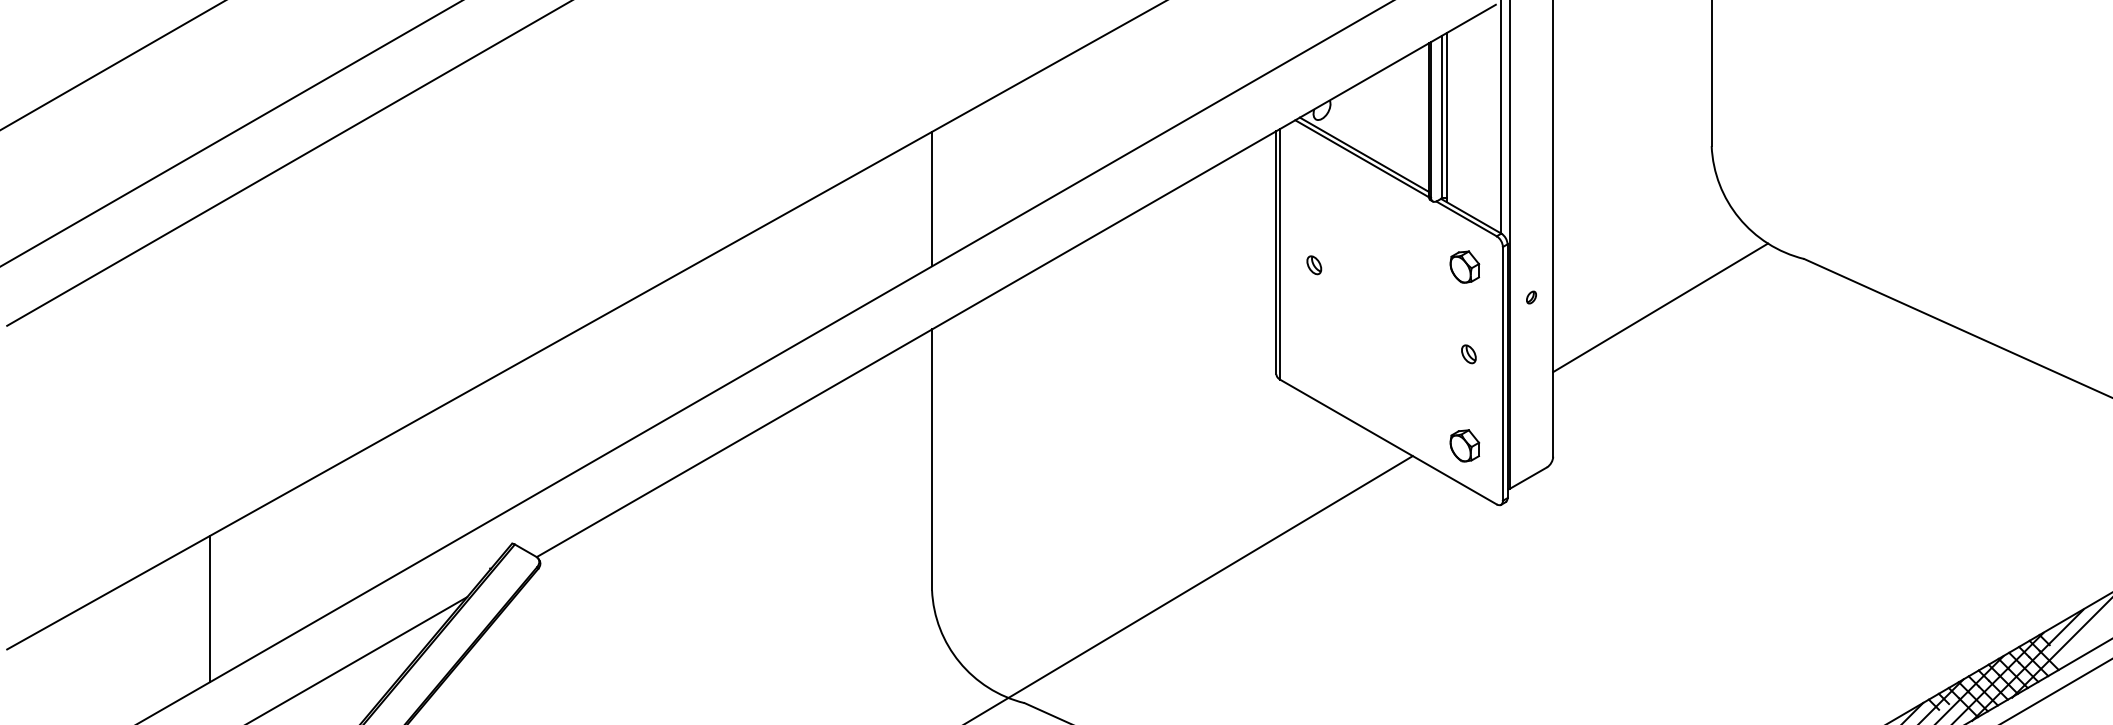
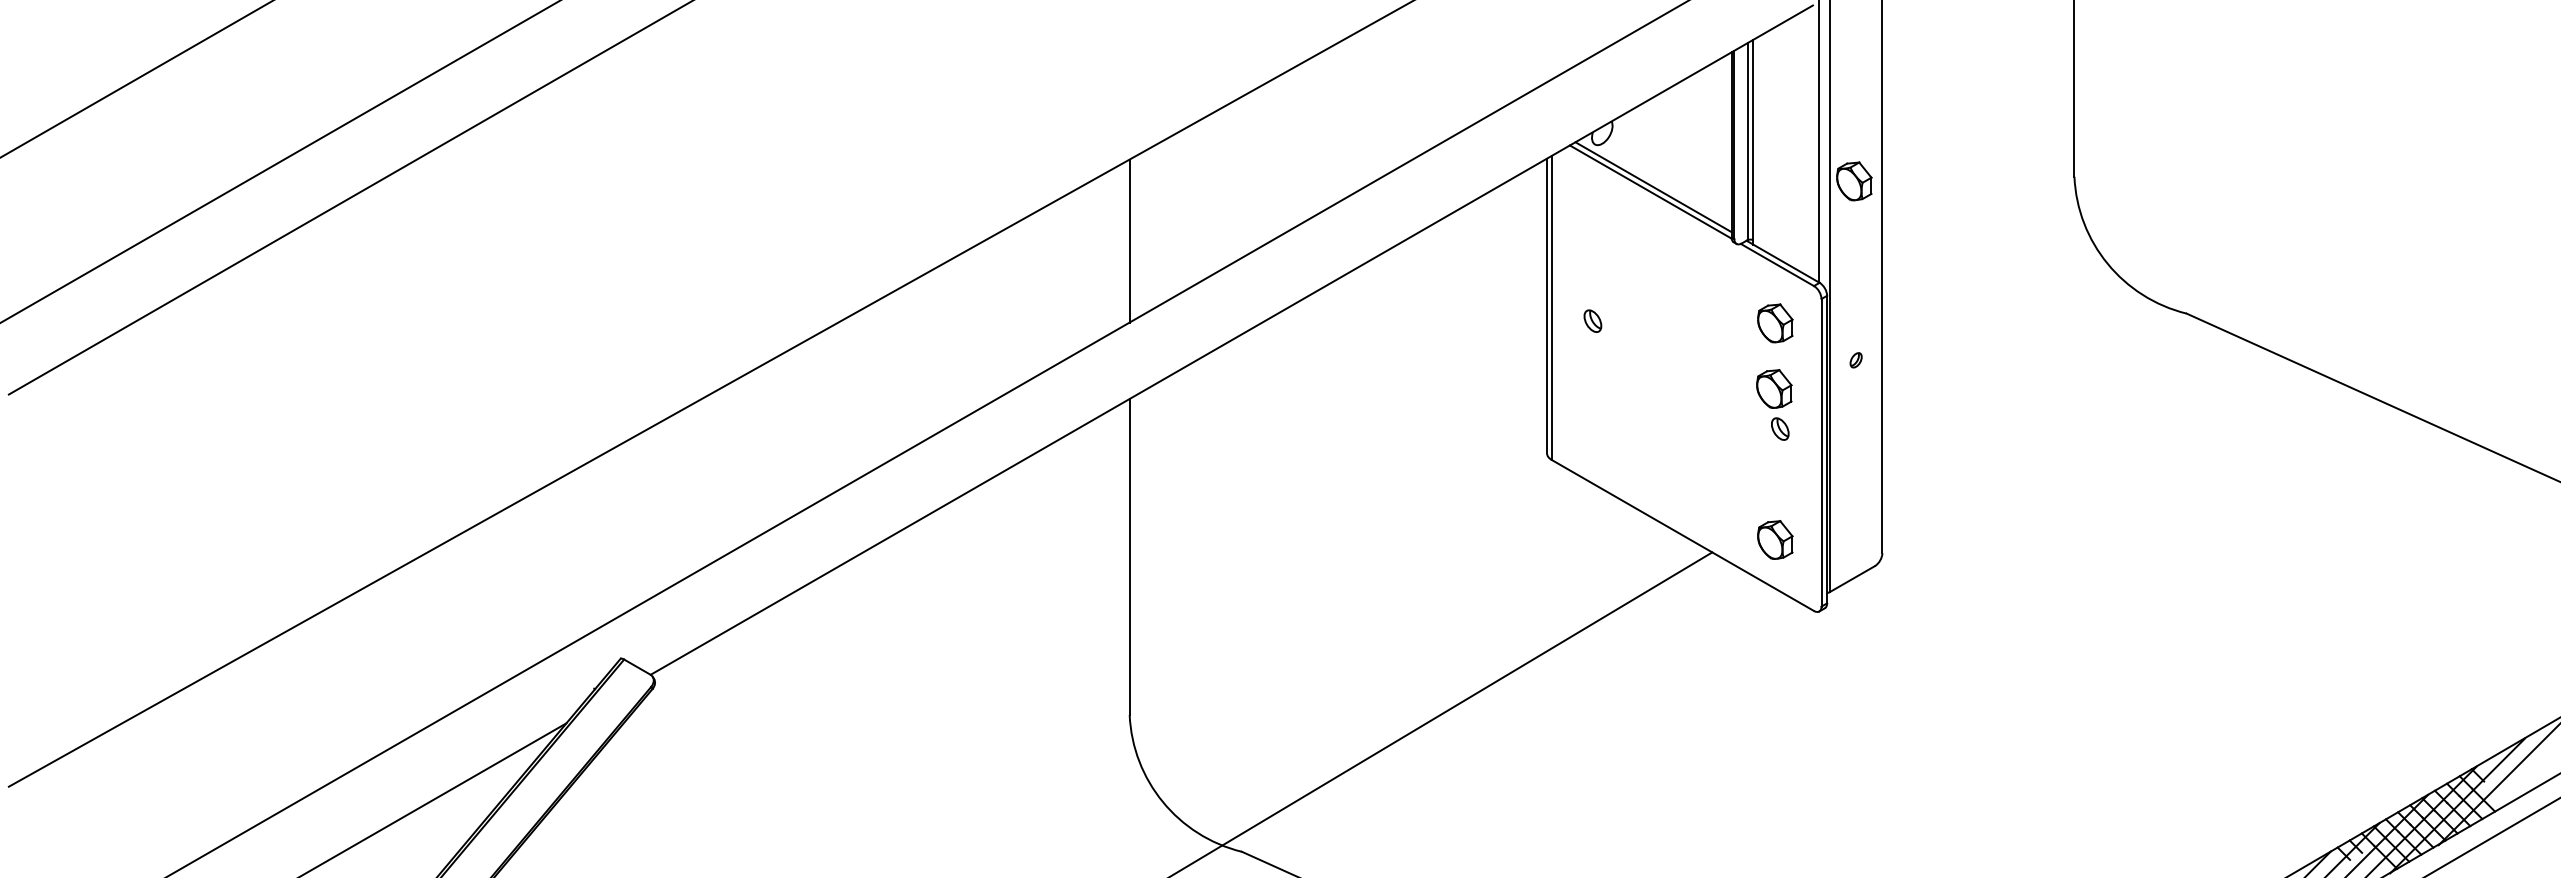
part: (1530, 150) -> (1854, 181), added
line: (1660, 307) -> (2012, 372), removed
part: (1464, 320) -> (1774, 388), added
line: (209, 608) -> (254, 737), removed

